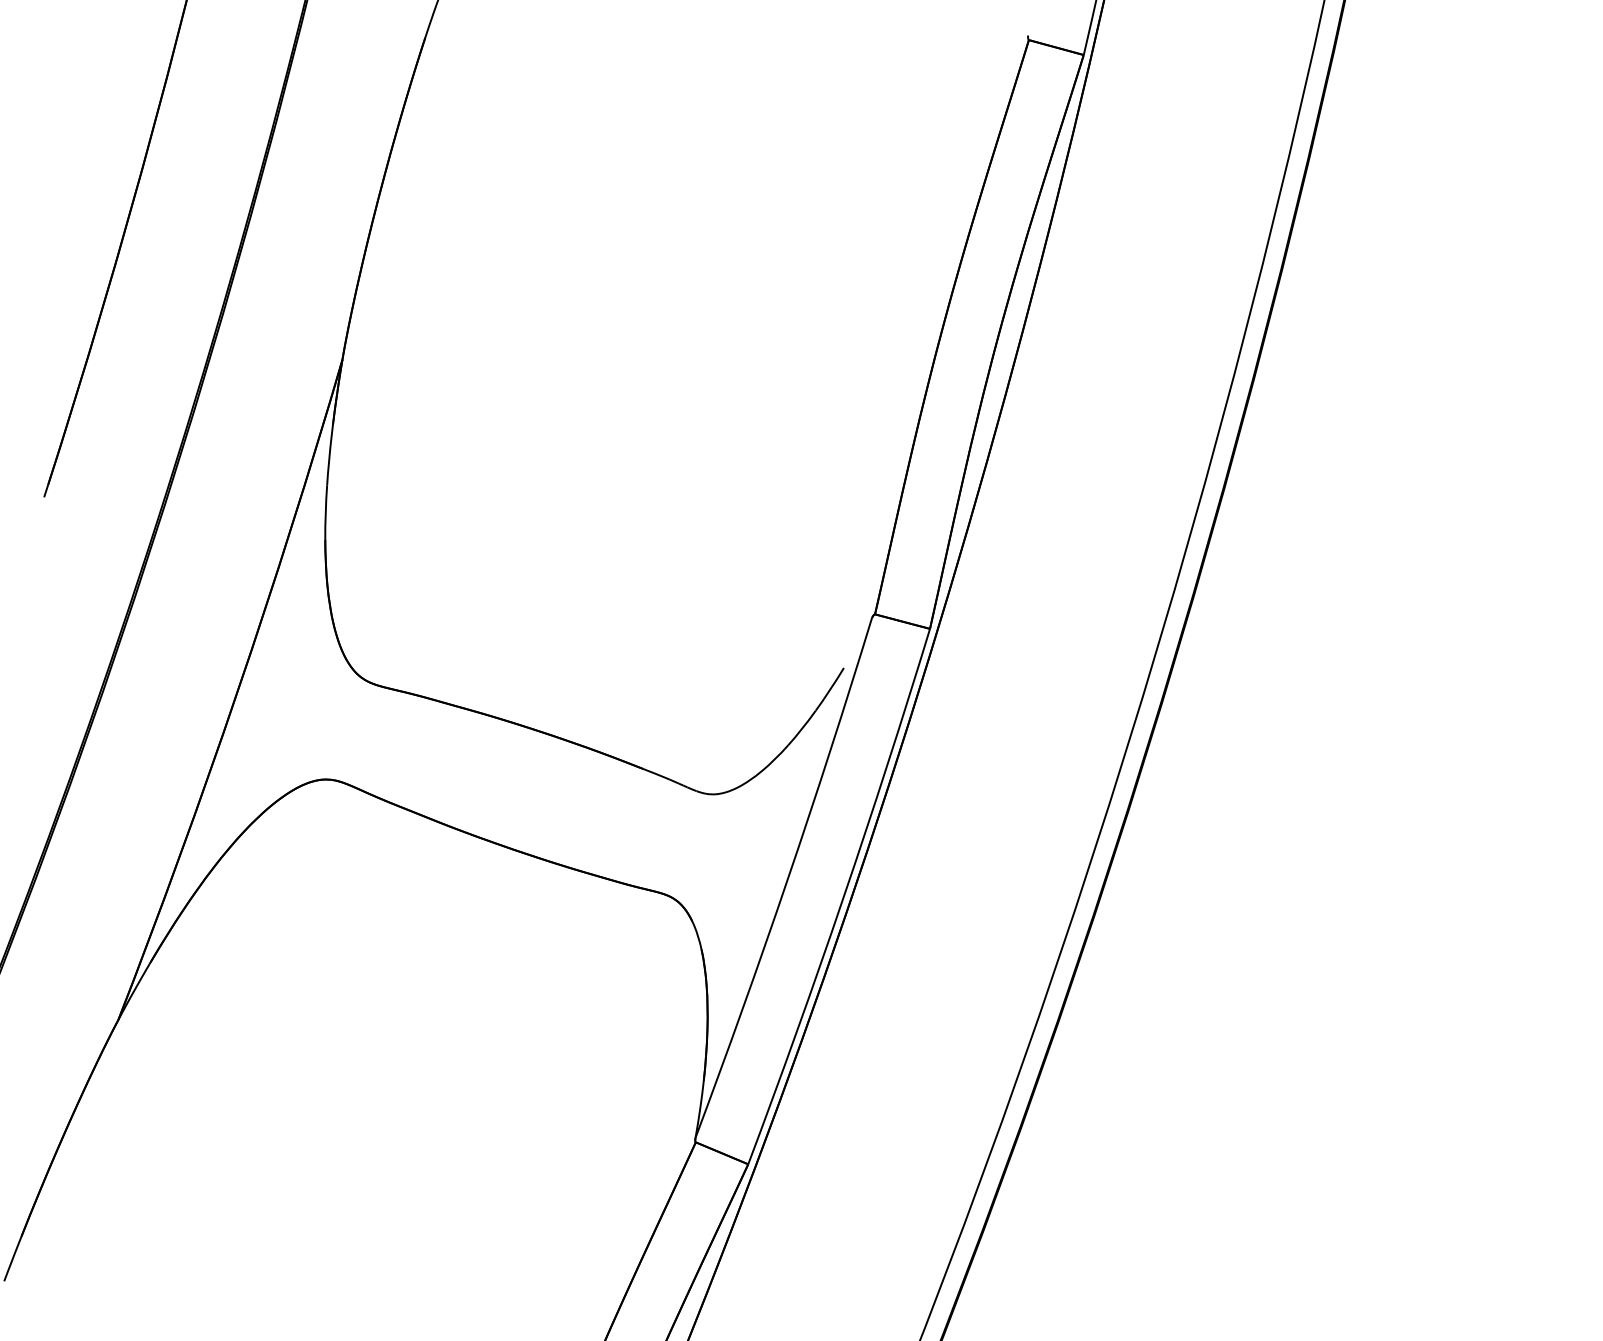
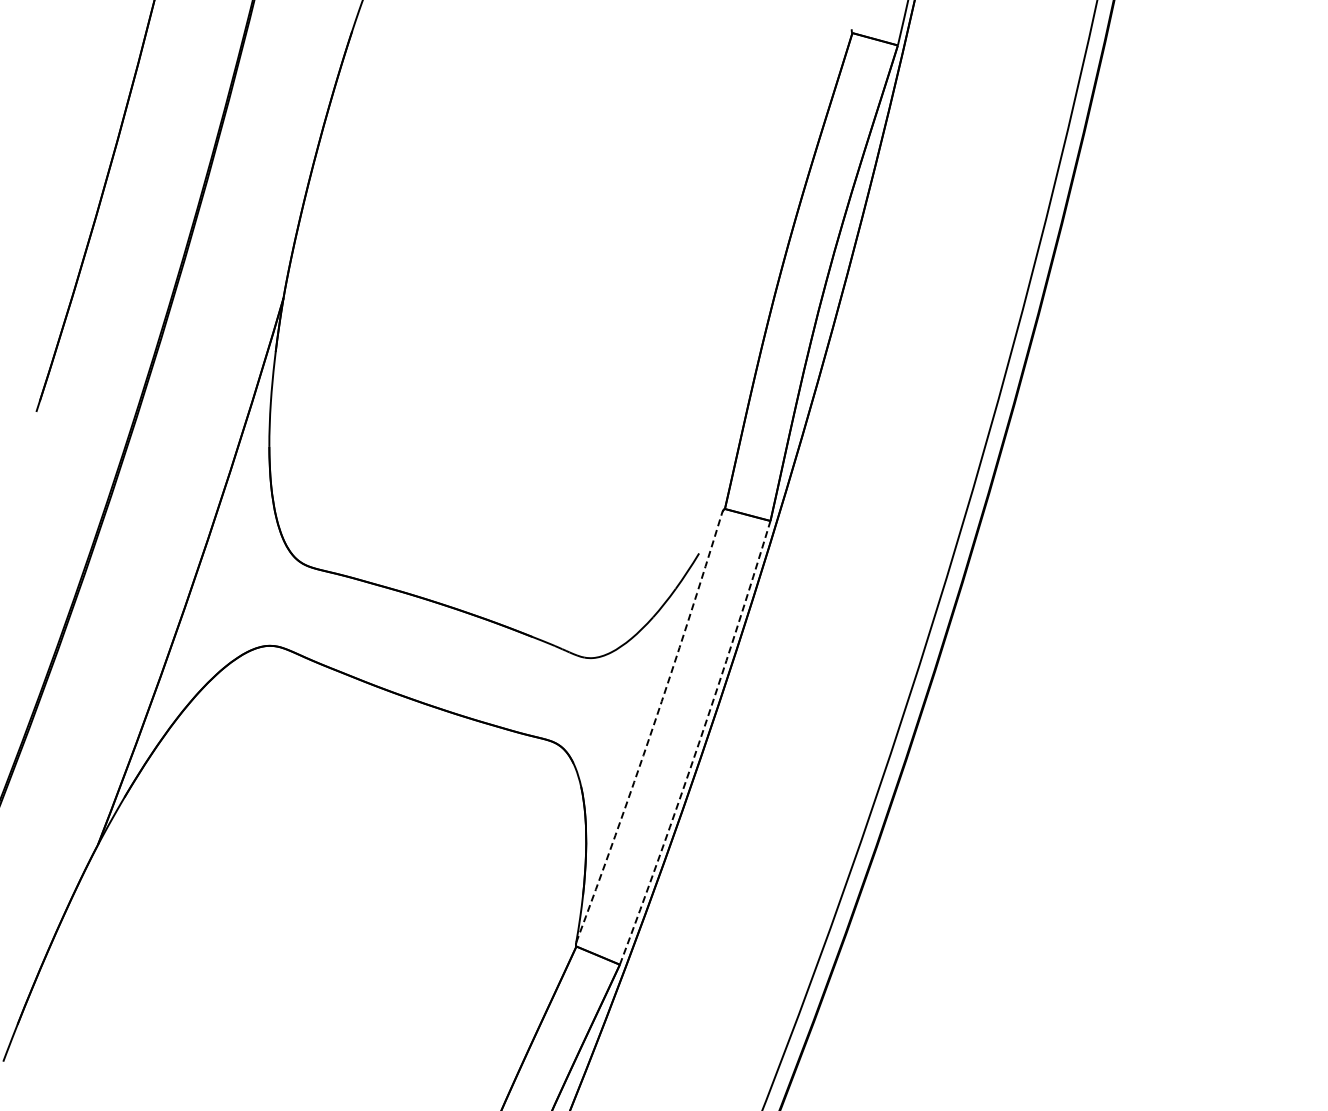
arc: (787, 879) -> (652, 728), solid -> dashed
arc: (843, 898) -> (698, 744), solid -> dashed

